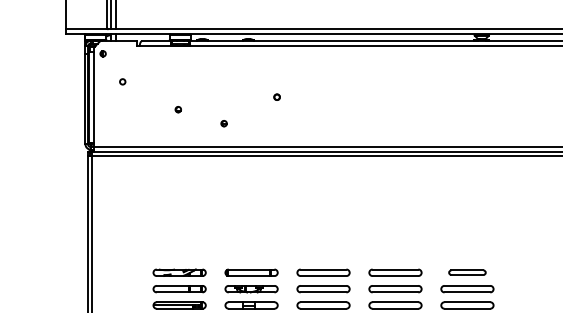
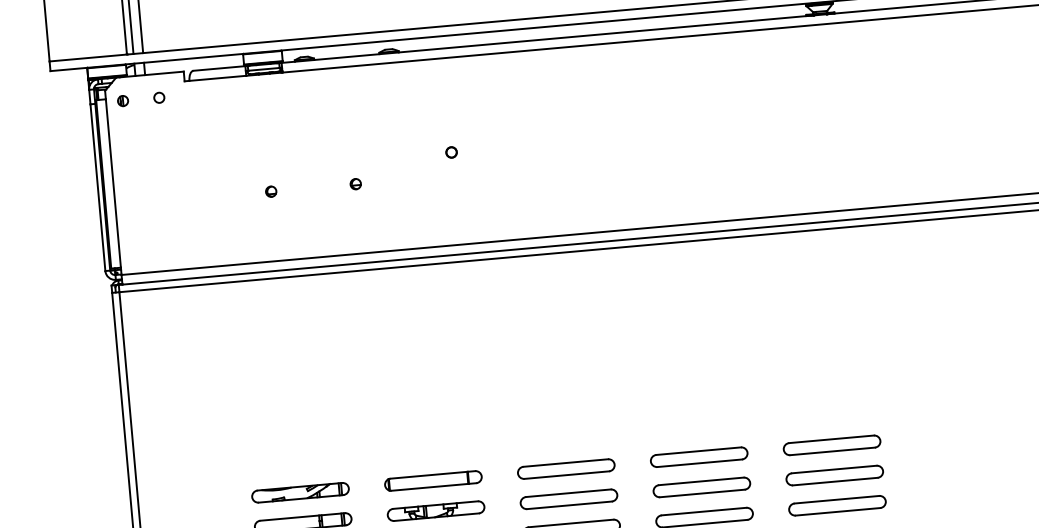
circle: (122, 81) -> (158, 97), moved
part: (223, 123) -> (354, 183), moved
part: (467, 272) -> (832, 444), size x1.43

